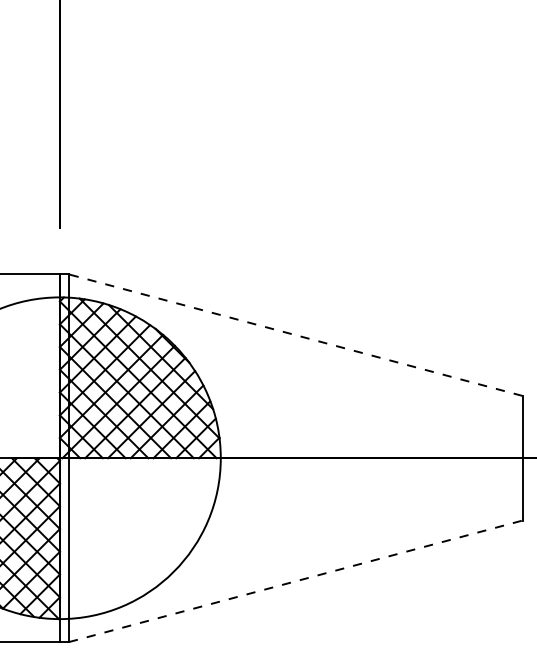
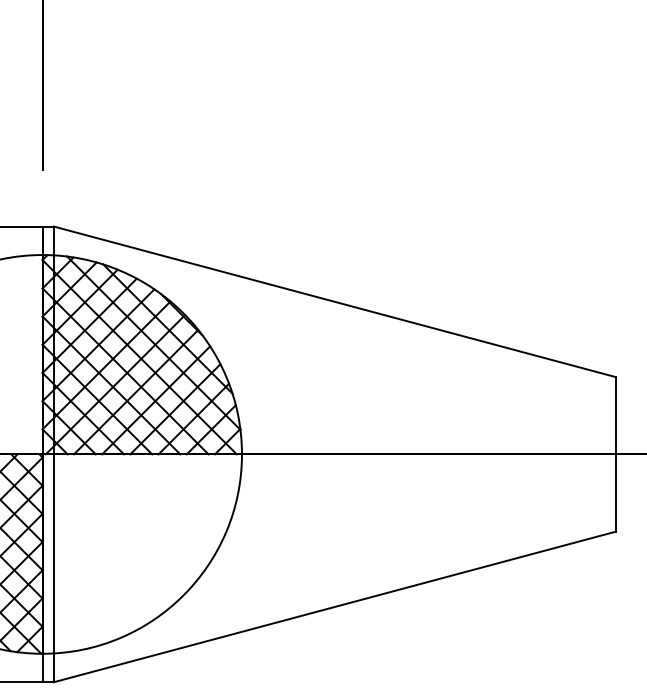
line: (295, 335) -> (334, 302), dashed -> solid
line: (295, 581) -> (334, 607), dashed -> solid

